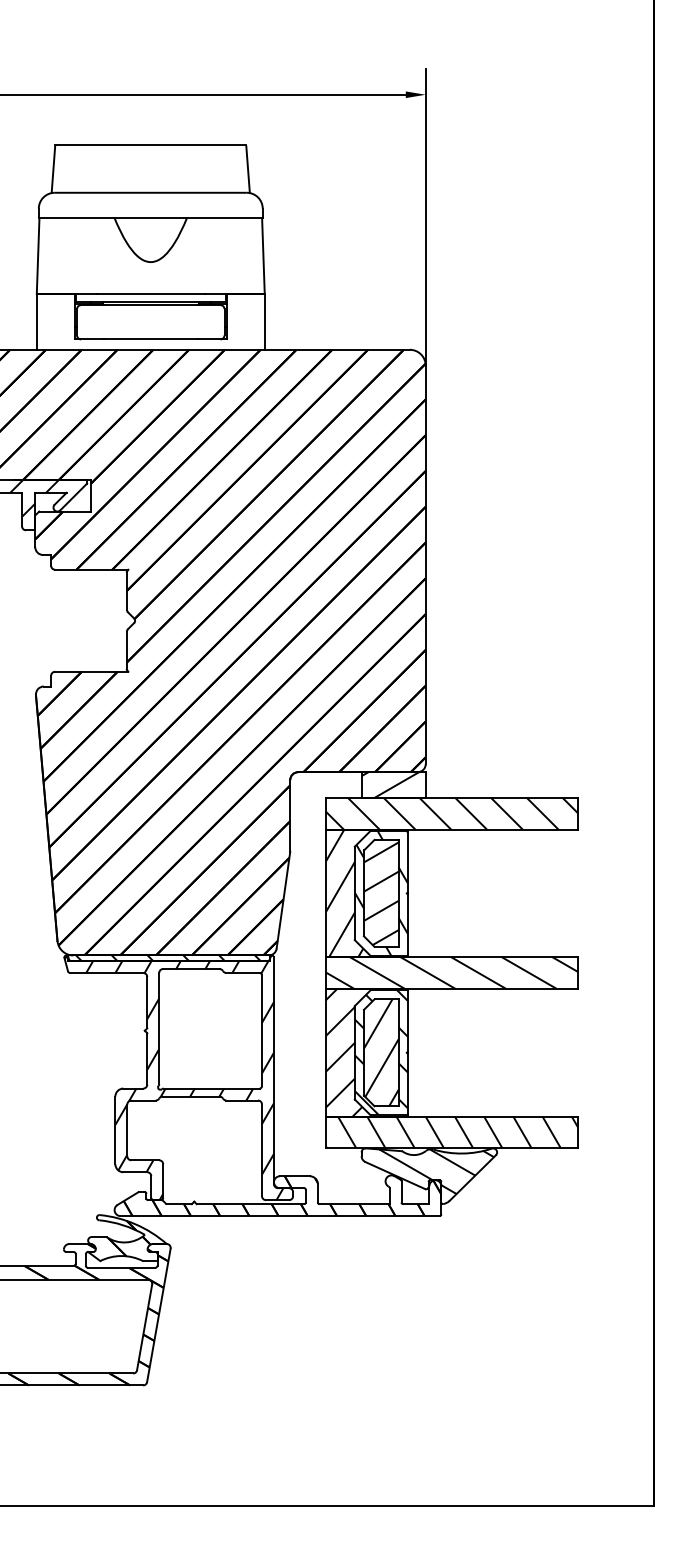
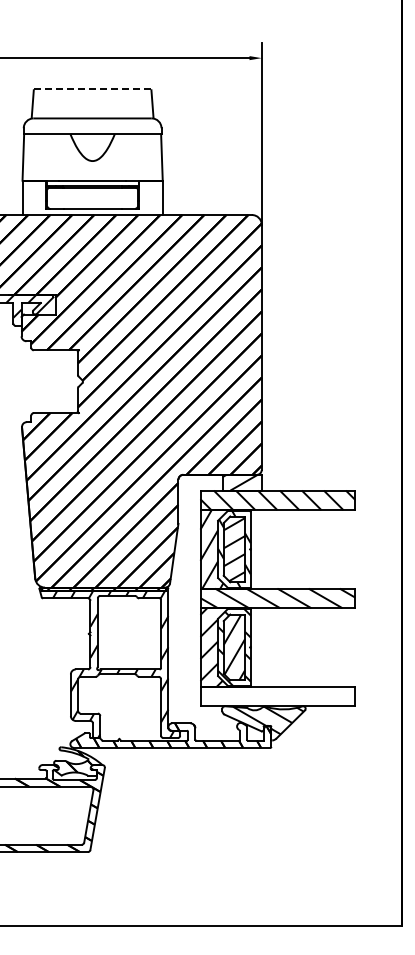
line: (150, 145) -> (92, 89), solid -> dashed
hatch: (451, 1132) -> (277, 696), removed

